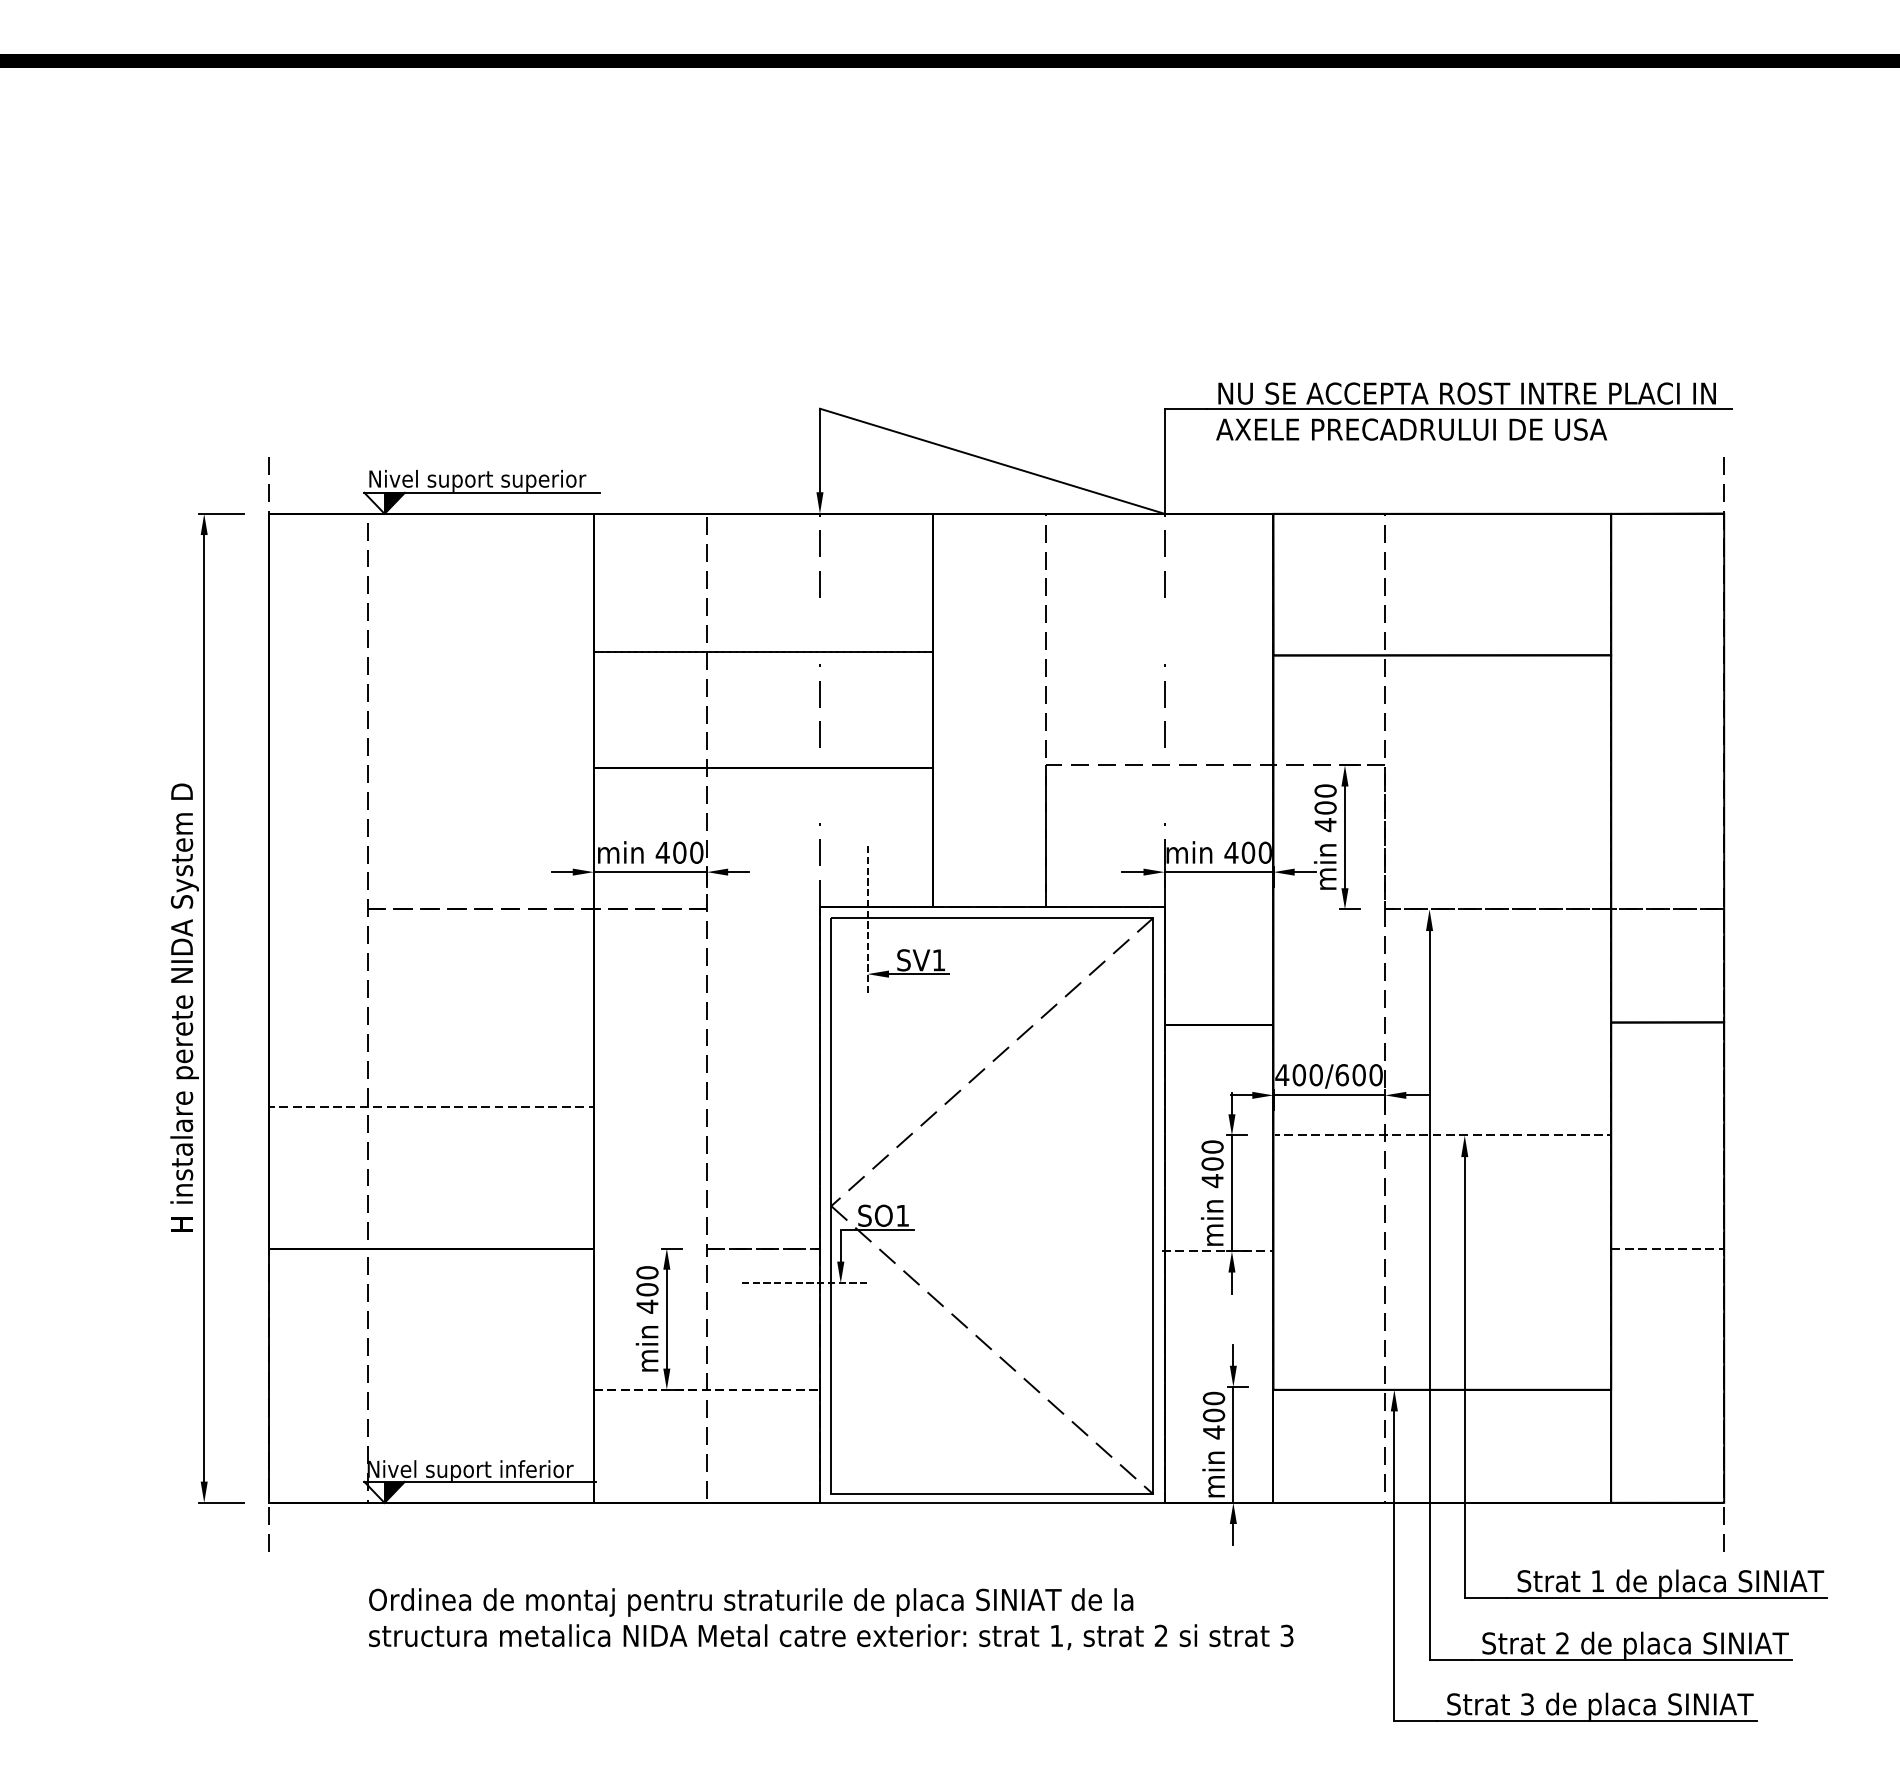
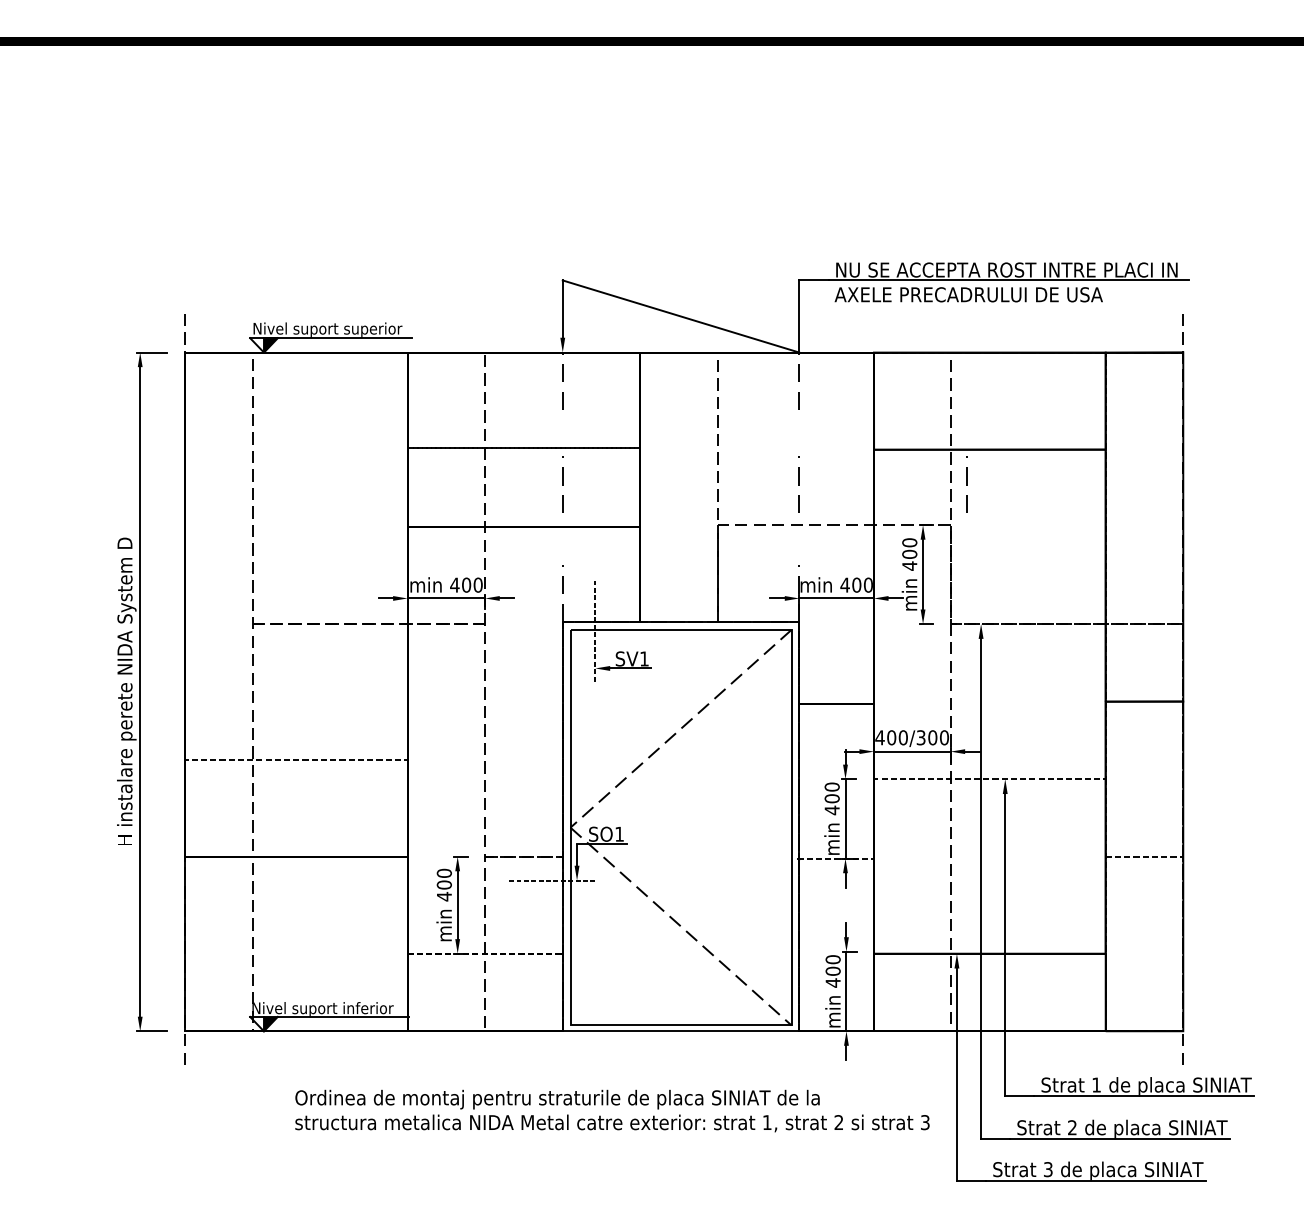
line: (1408, 706) -> (966, 484), added
text: (1341, 1074) -> (920, 737), 400/600 -> 400/300
text: (831, 1618) -> (612, 1110), moved

